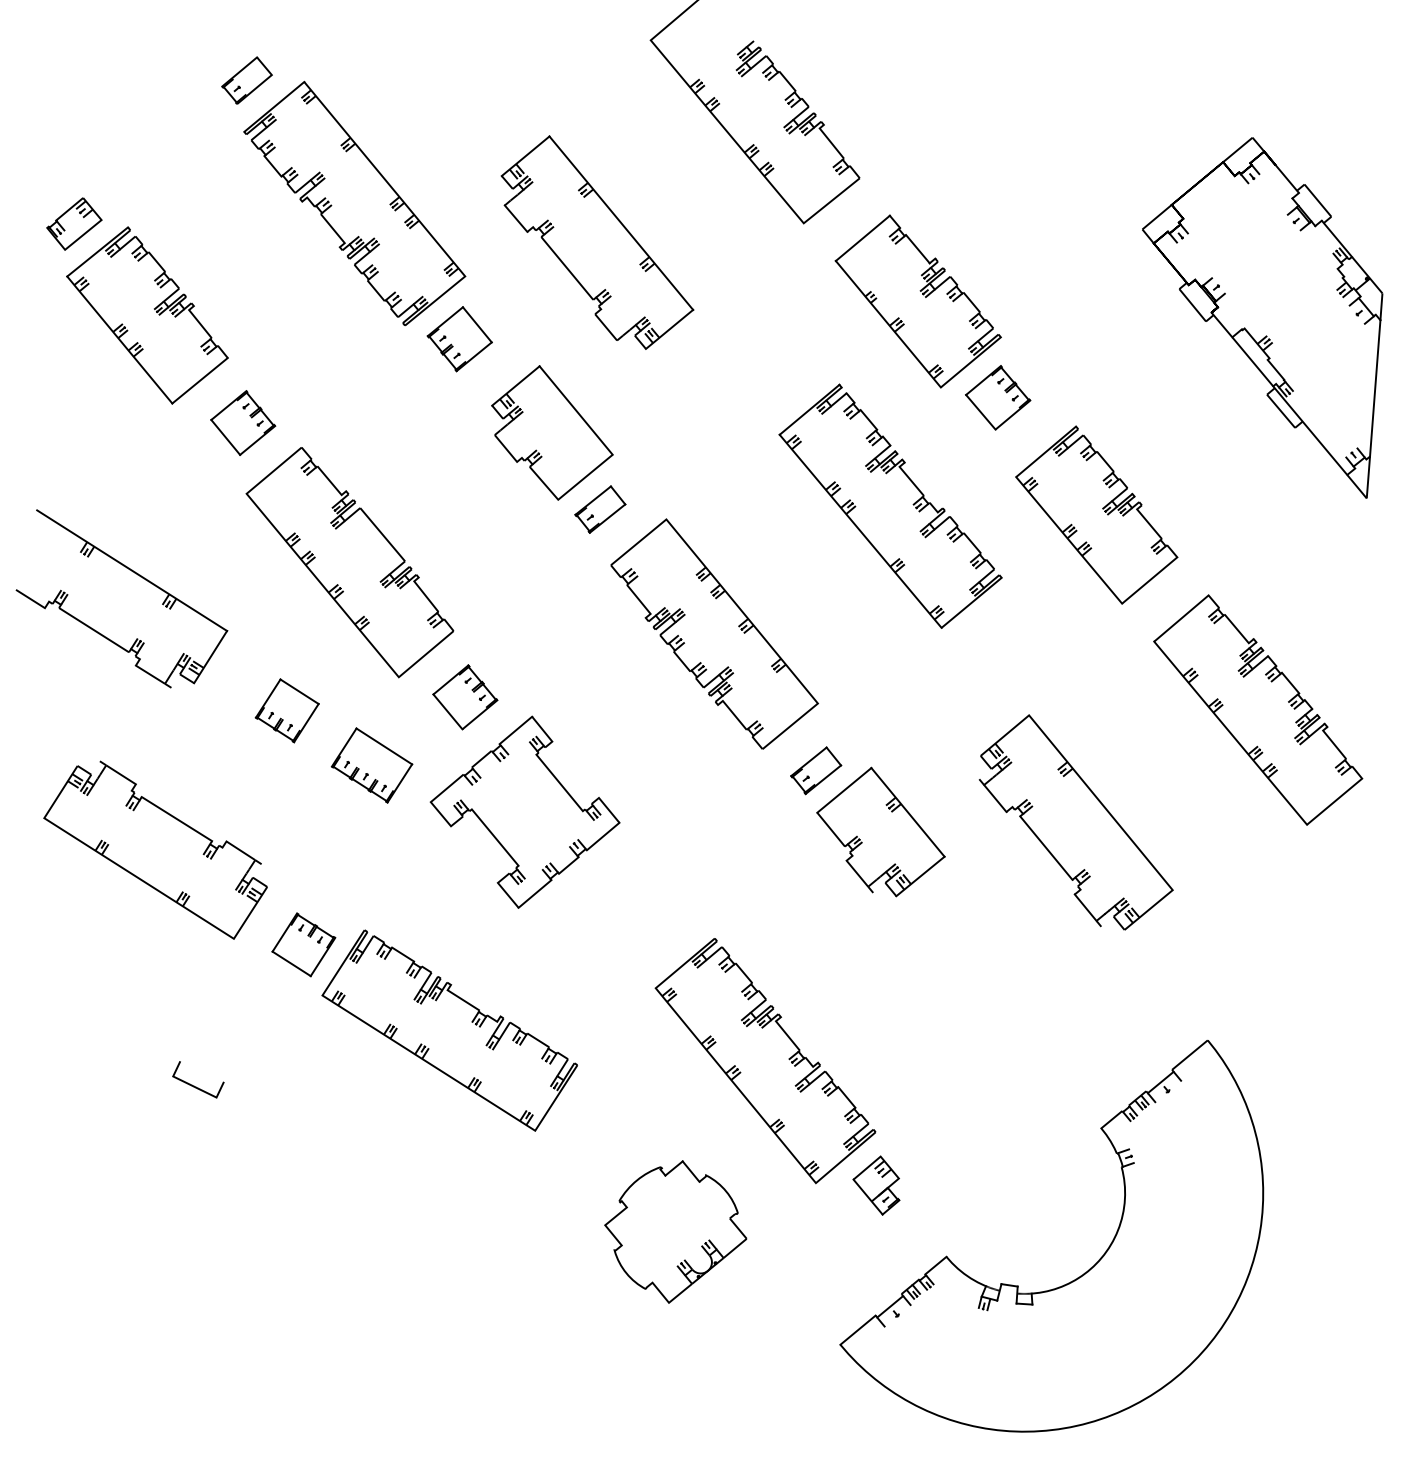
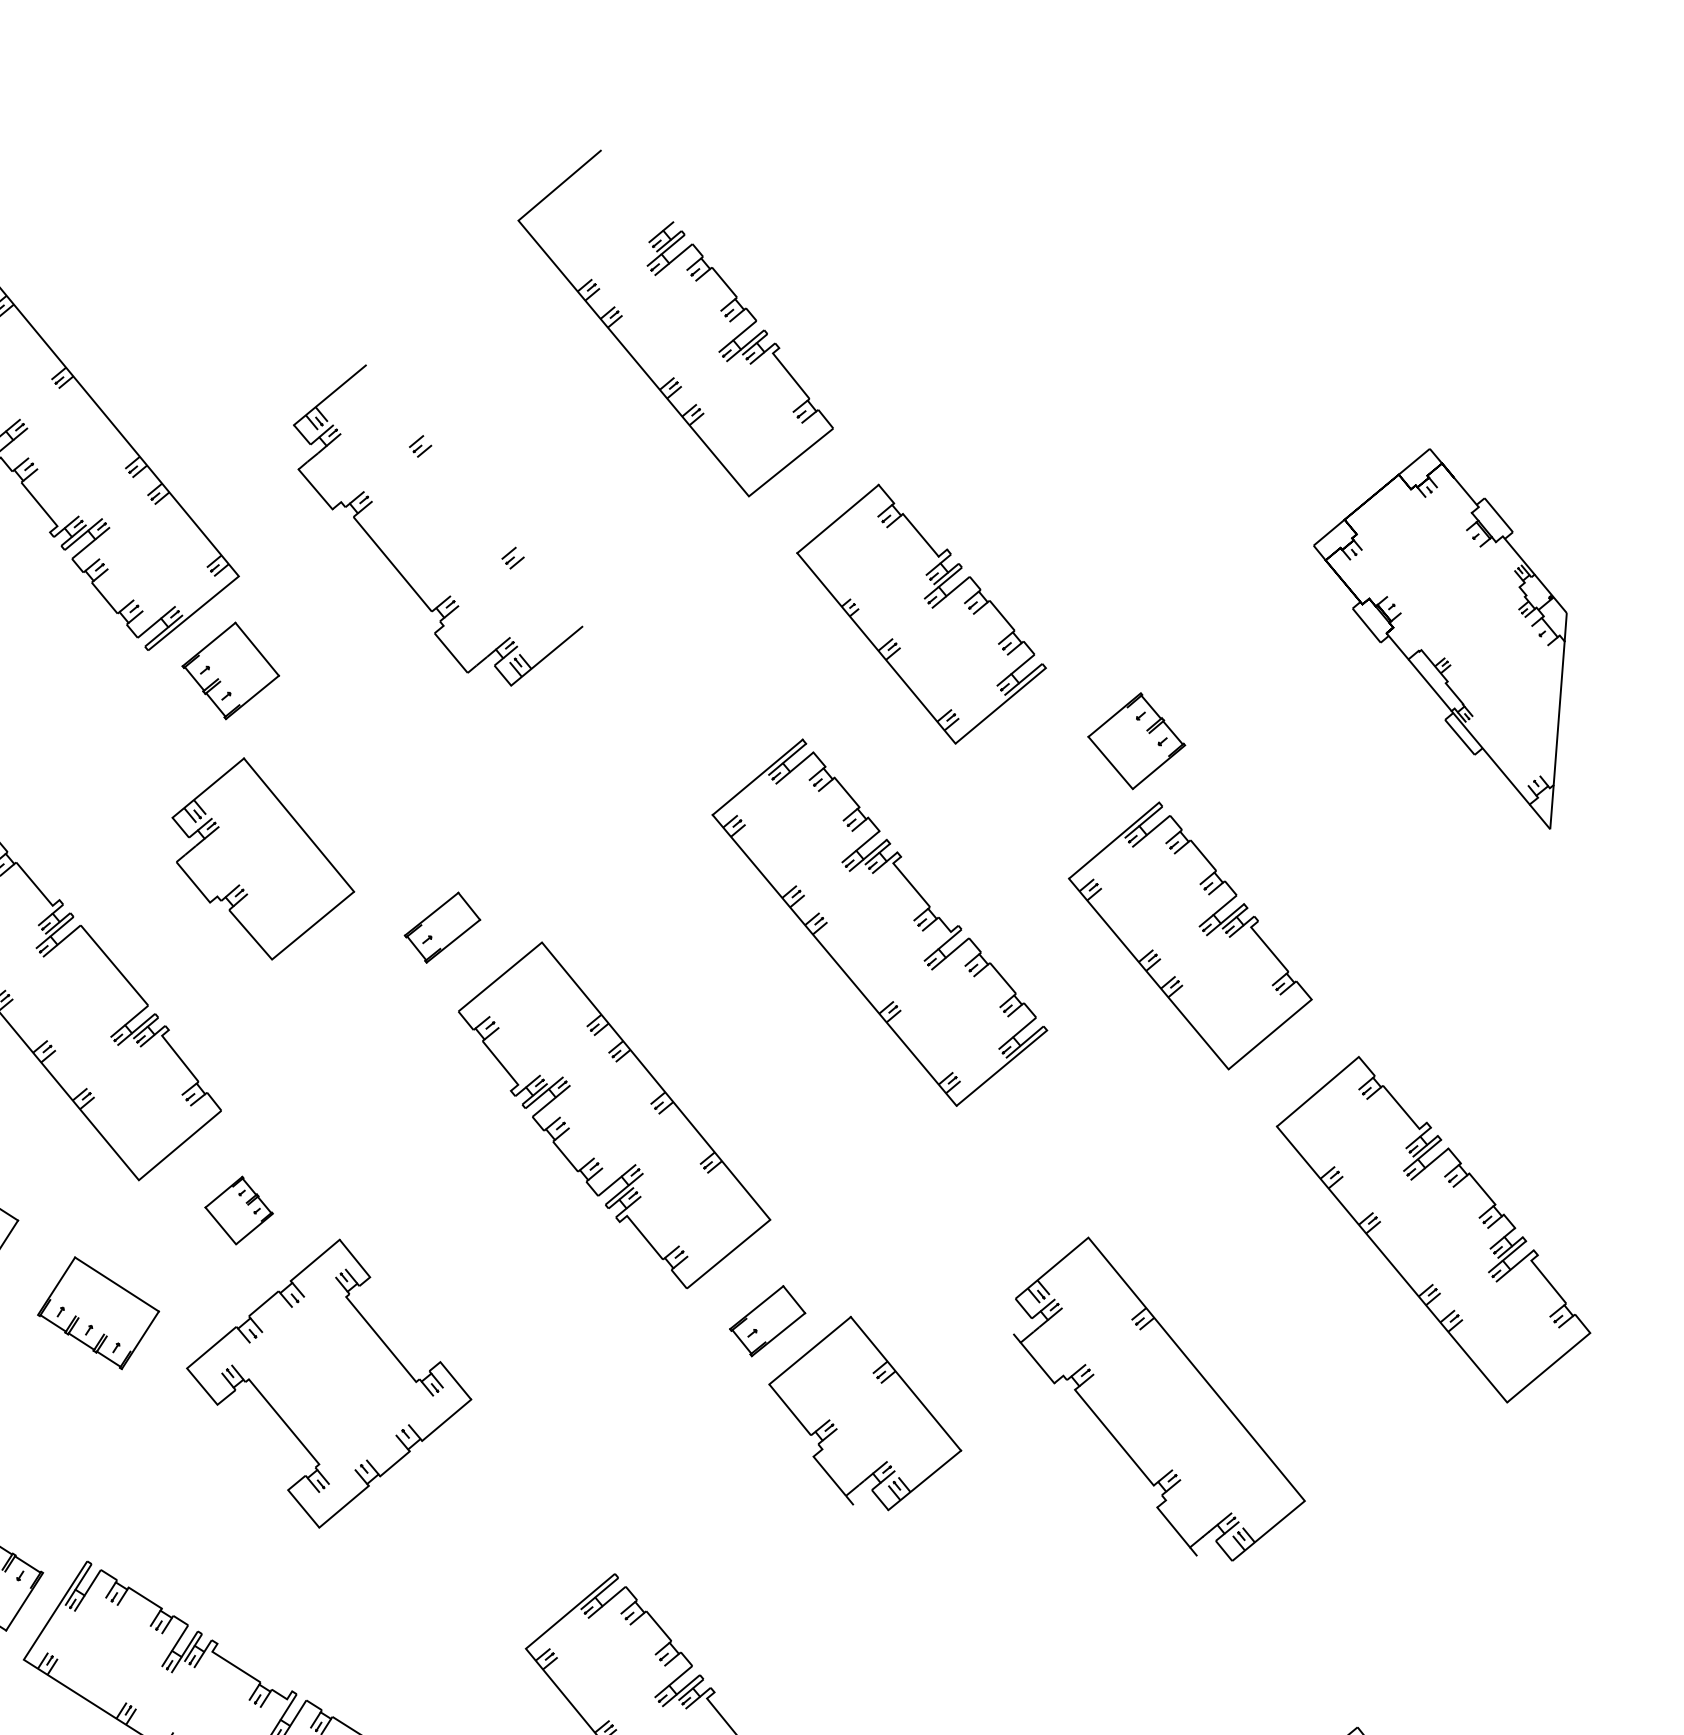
line: (621, 222) -> (474, 495), removed
part: (1262, 317) -> (1440, 638), size x0.7
part: (998, 397) -> (1137, 740), moved
part: (552, 432) -> (263, 858), moved
part: (465, 697) -> (239, 1210), size x0.7

